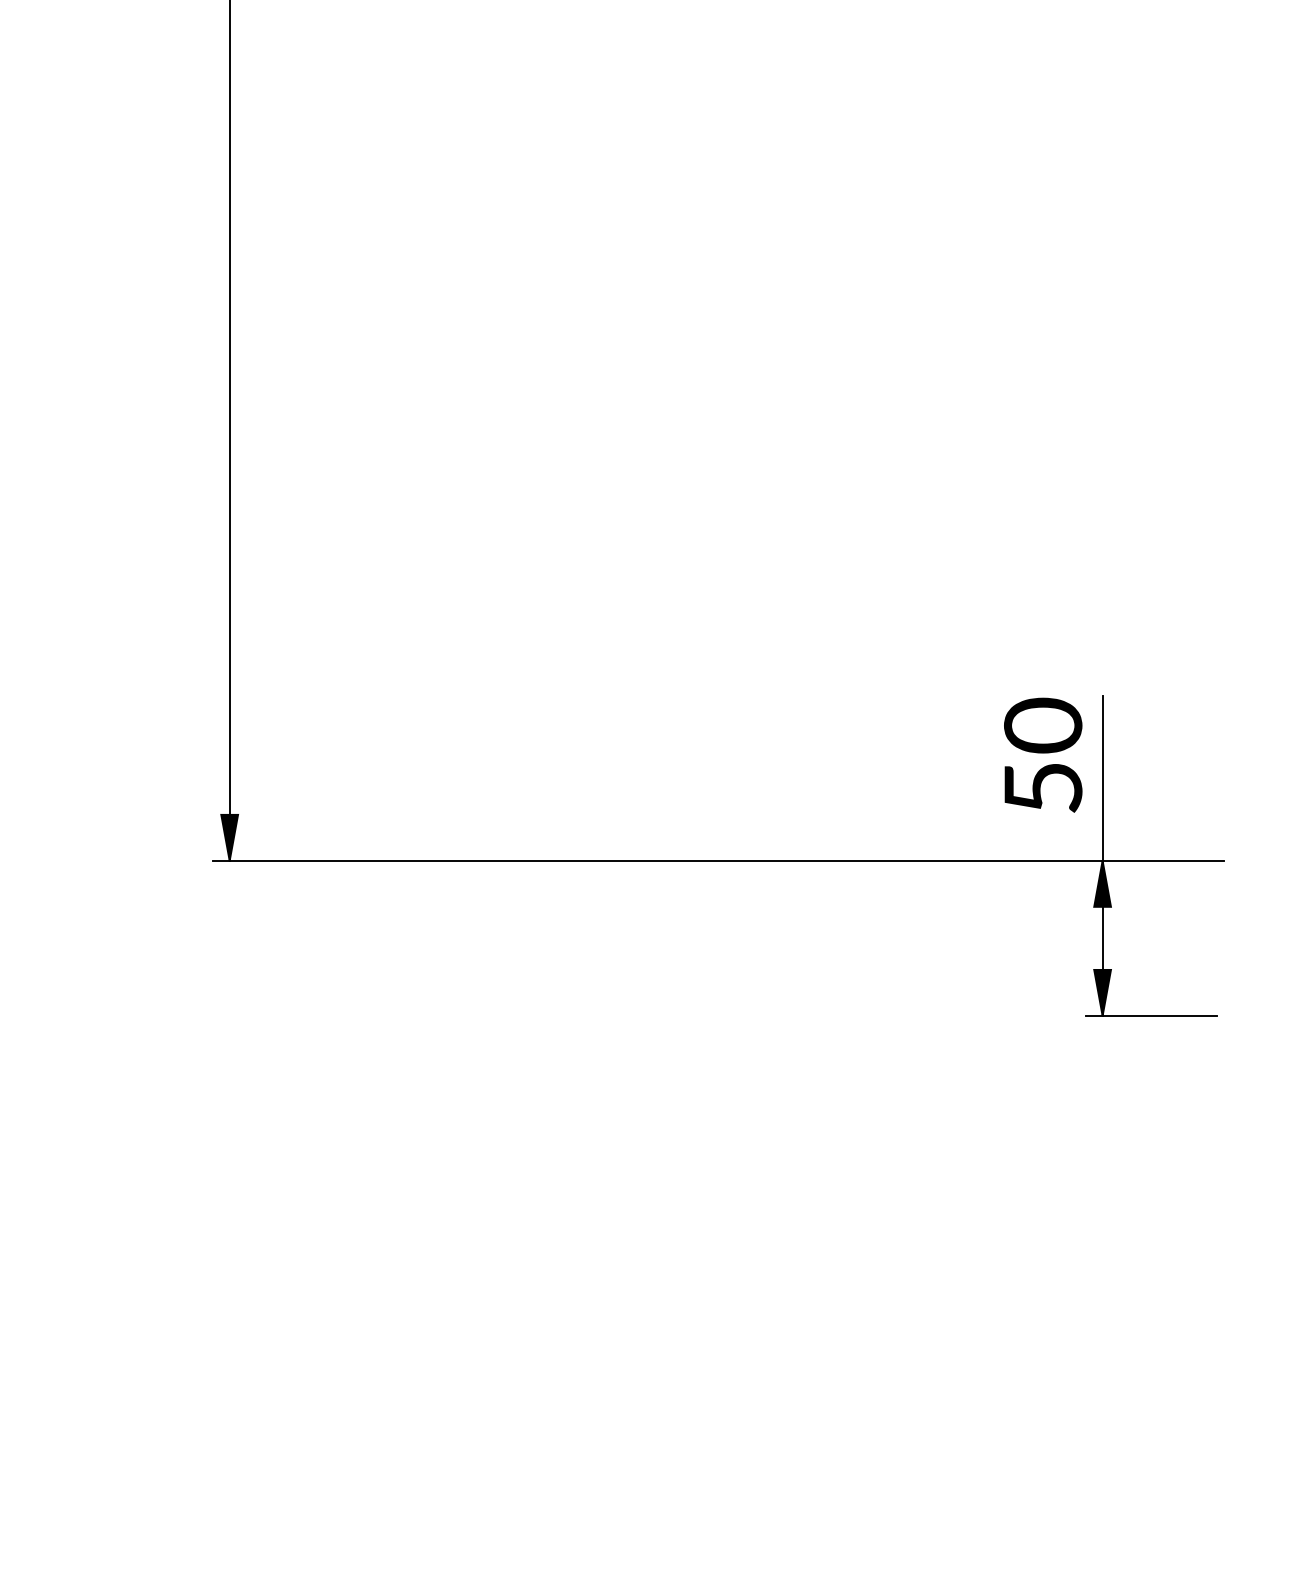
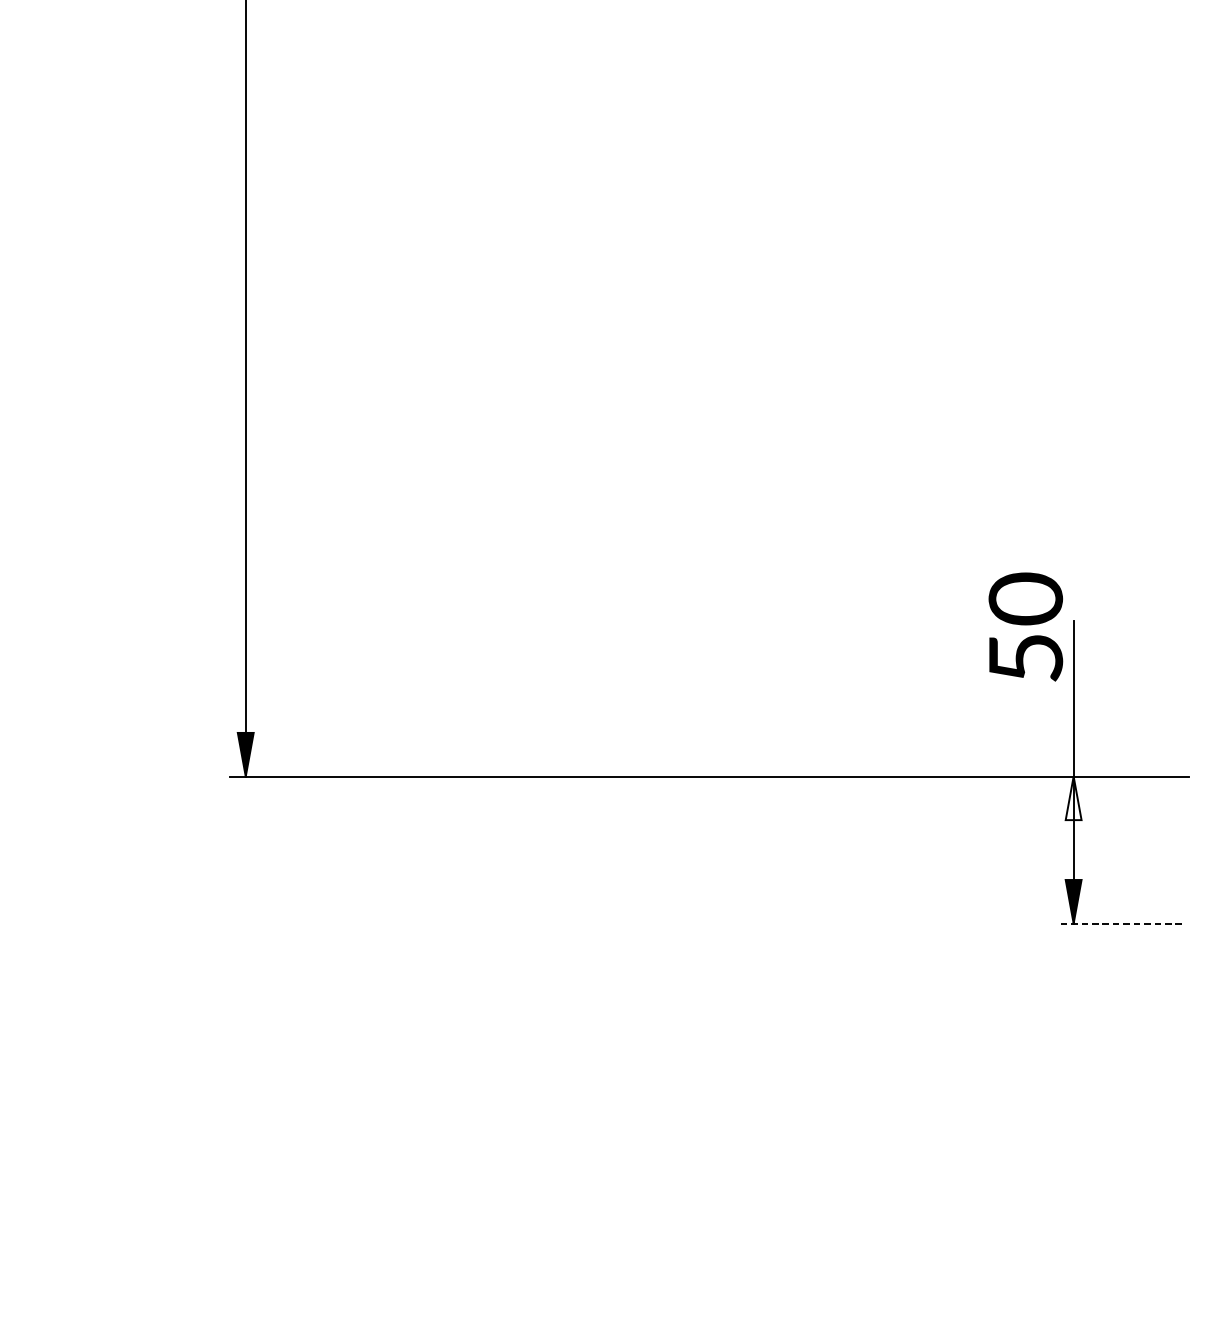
text: (1043, 754) -> (1026, 626), moved
fill: (1102, 883) -> (1073, 798), removed
line: (1151, 1015) -> (1120, 923), solid -> dashed

